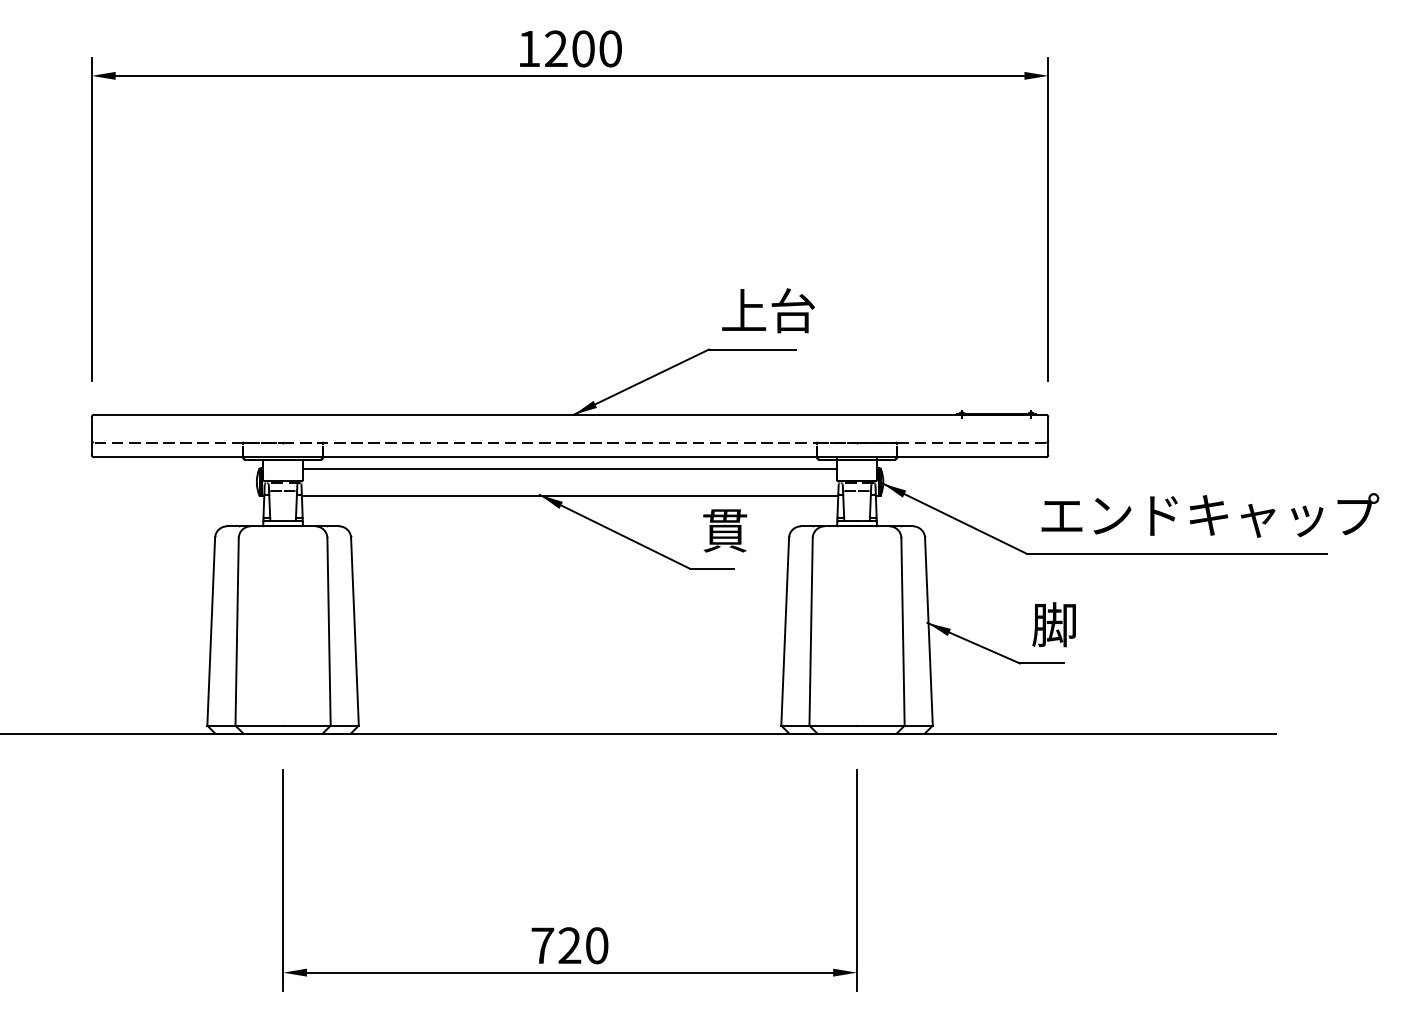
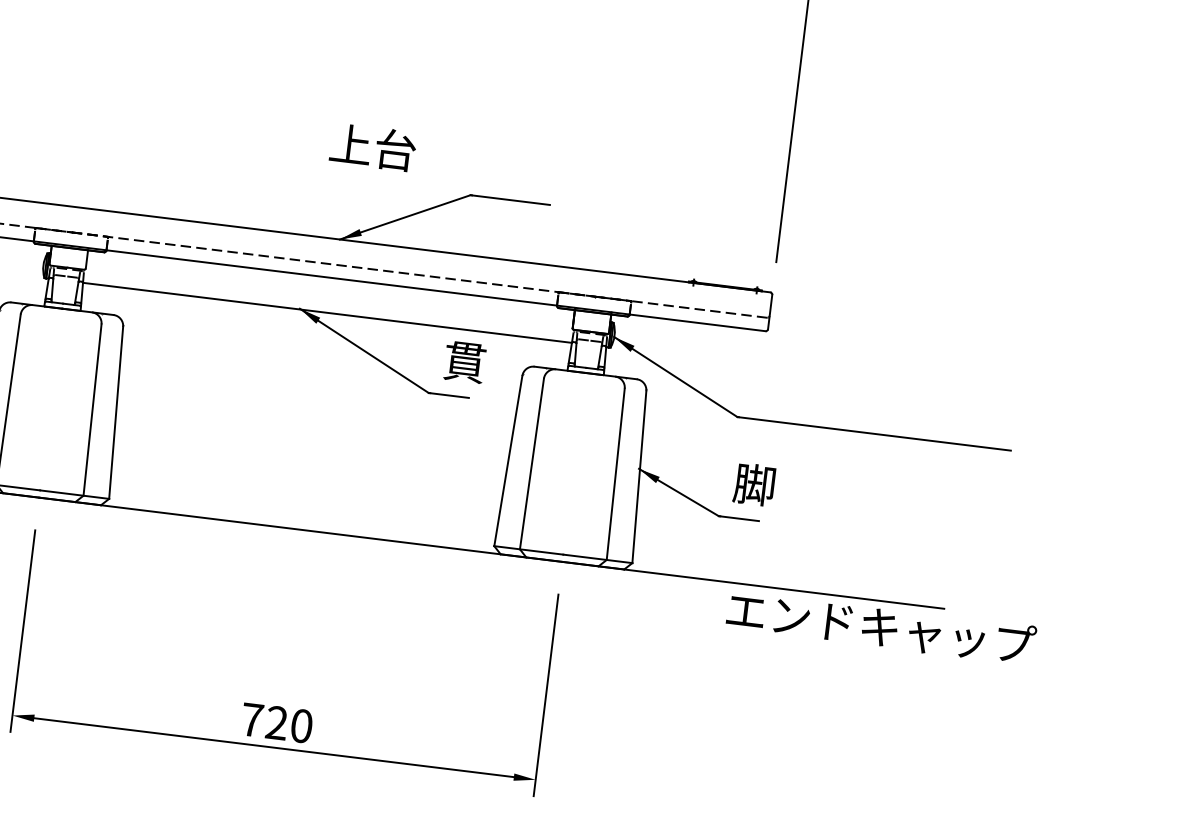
text: (768, 310) -> (373, 147), moved
line: (570, 468) -> (330, 288), removed
text: (1210, 515) -> (881, 627), moved

